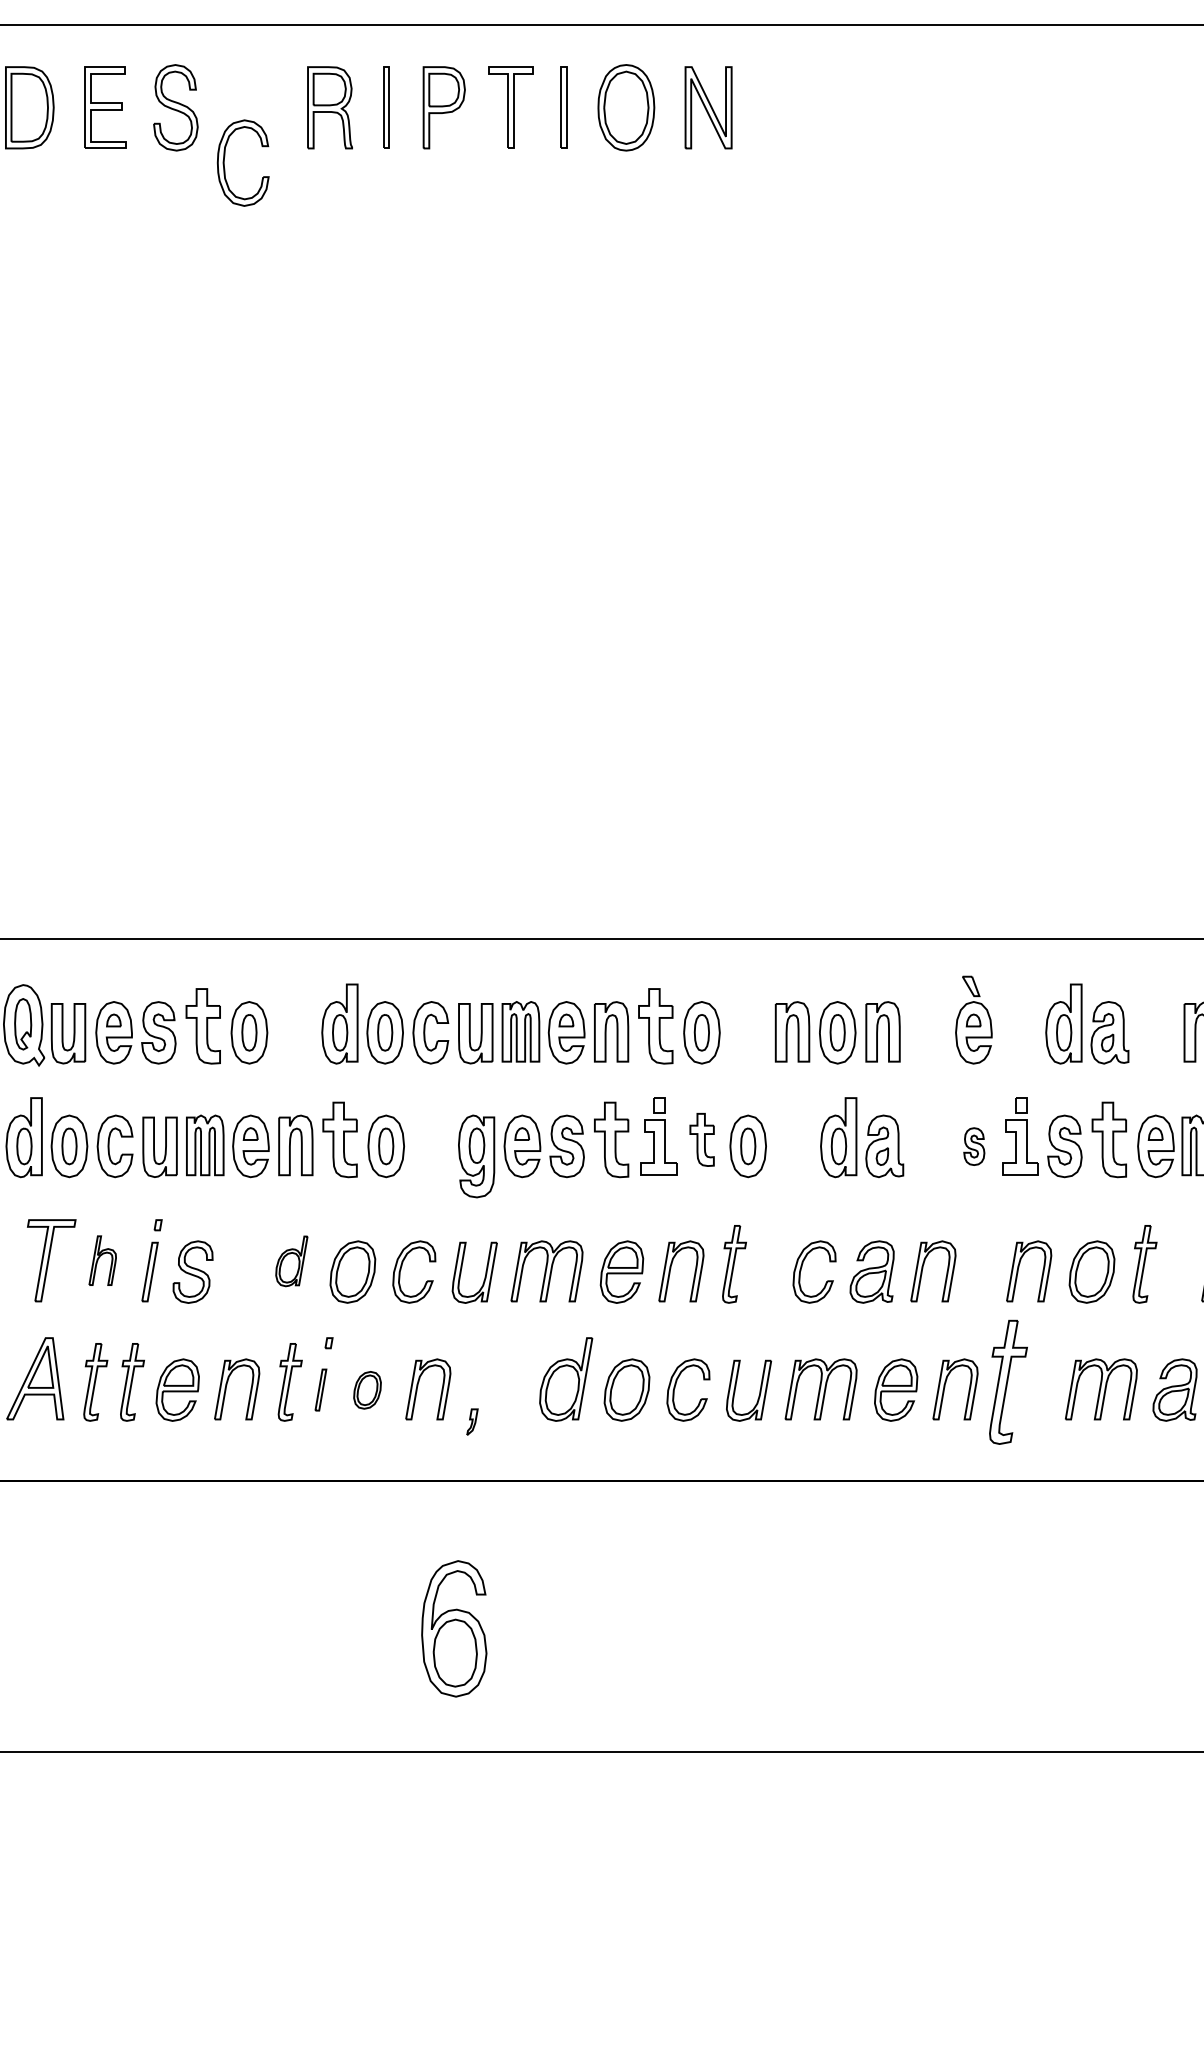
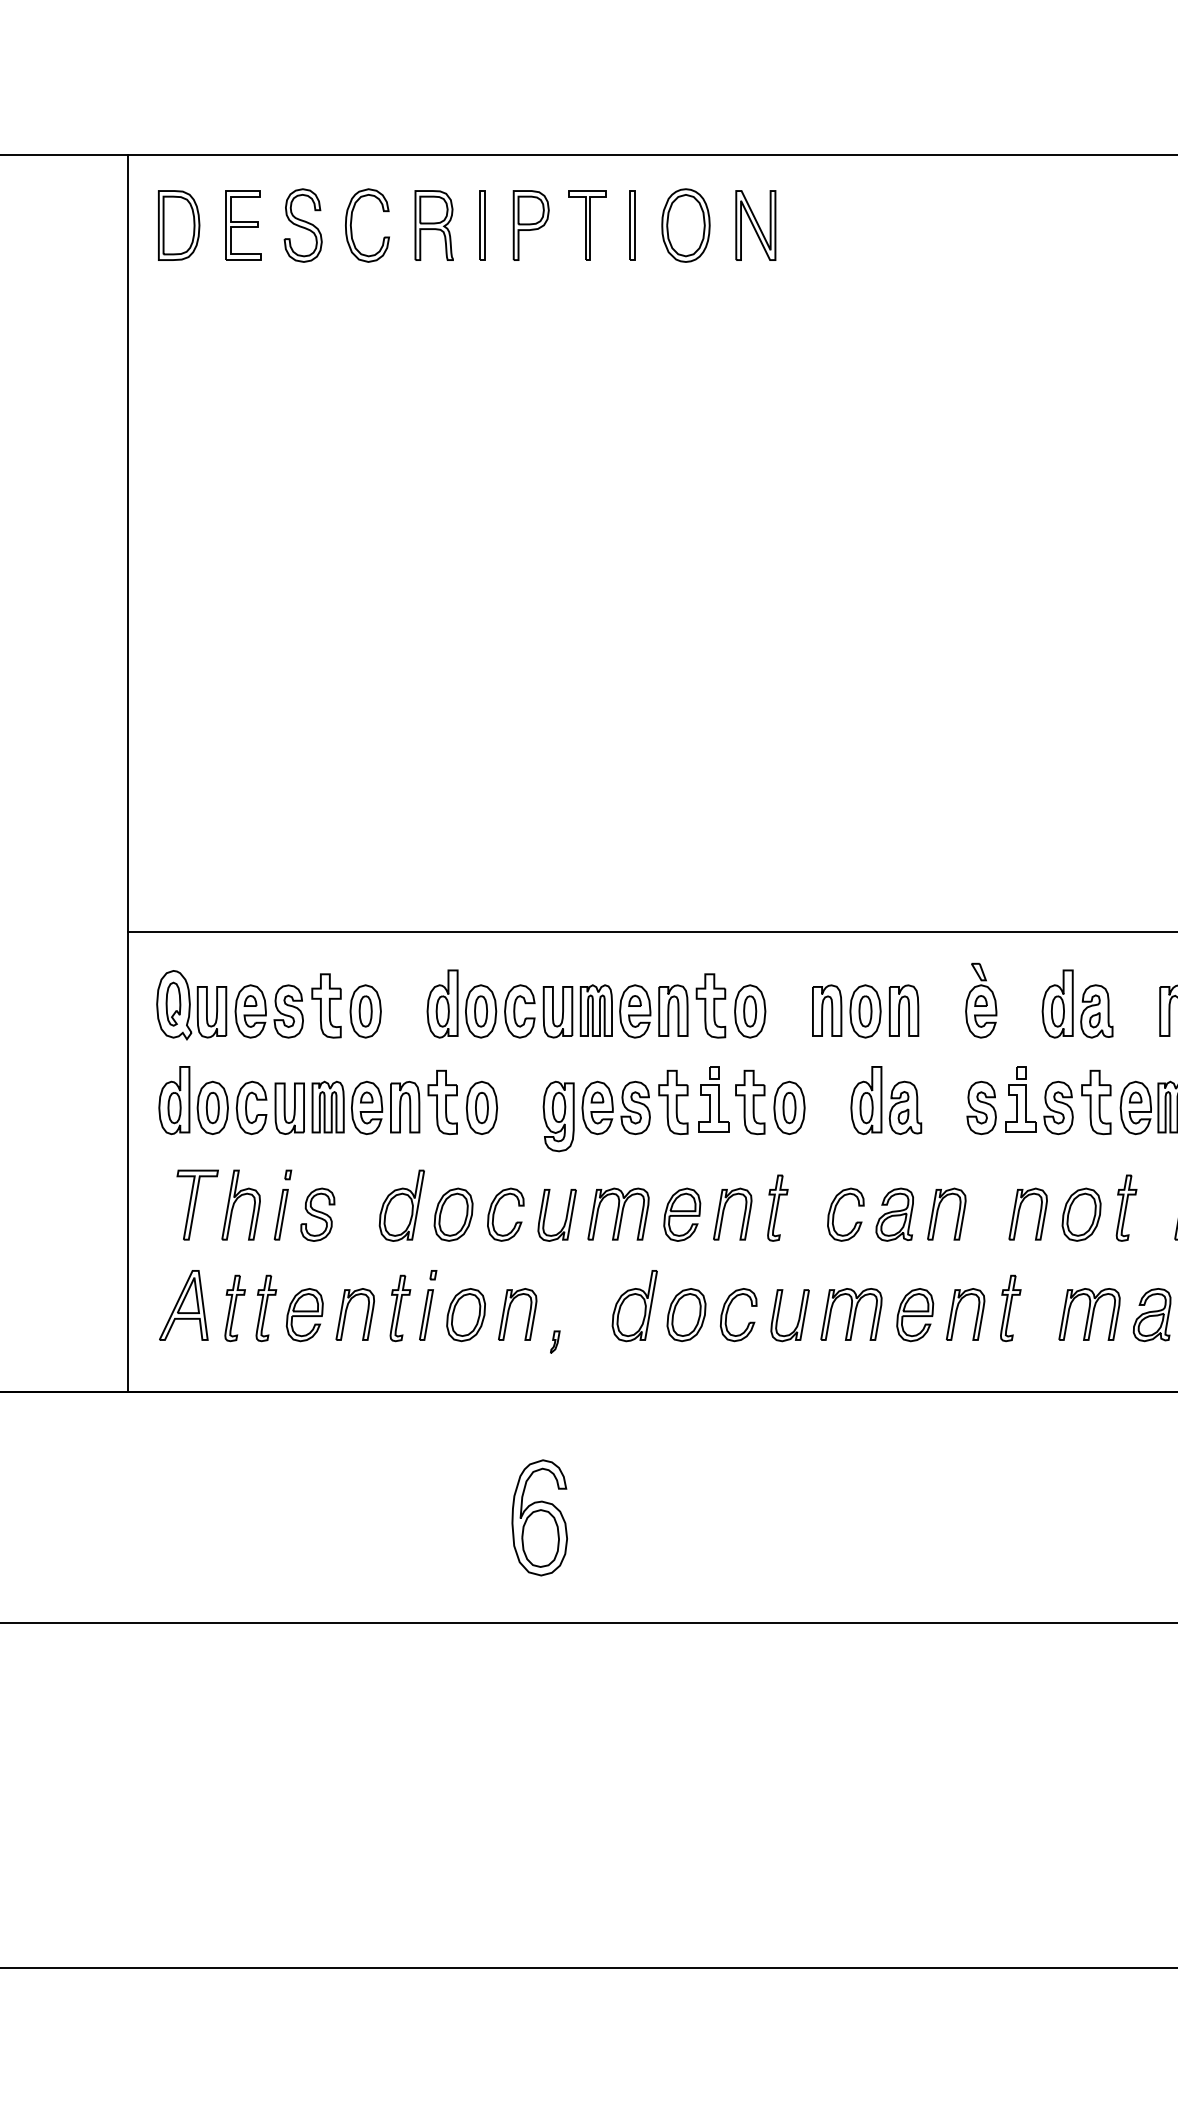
part: (225, 167) -> (352, 229), moved
part: (702, 1139) -> (750, 1102), size x1.43
part: (974, 1147) -> (981, 1108), size x1.67
part: (102, 1260) -> (240, 1204), size x1.67
part: (291, 1261) -> (401, 1205), size x1.67
part: (1008, 1382) -> (1010, 1308), size x0.62
part: (320, 1389) -> (426, 1314), size x1.43
part: (366, 1390) -> (465, 1315), size x1.67

